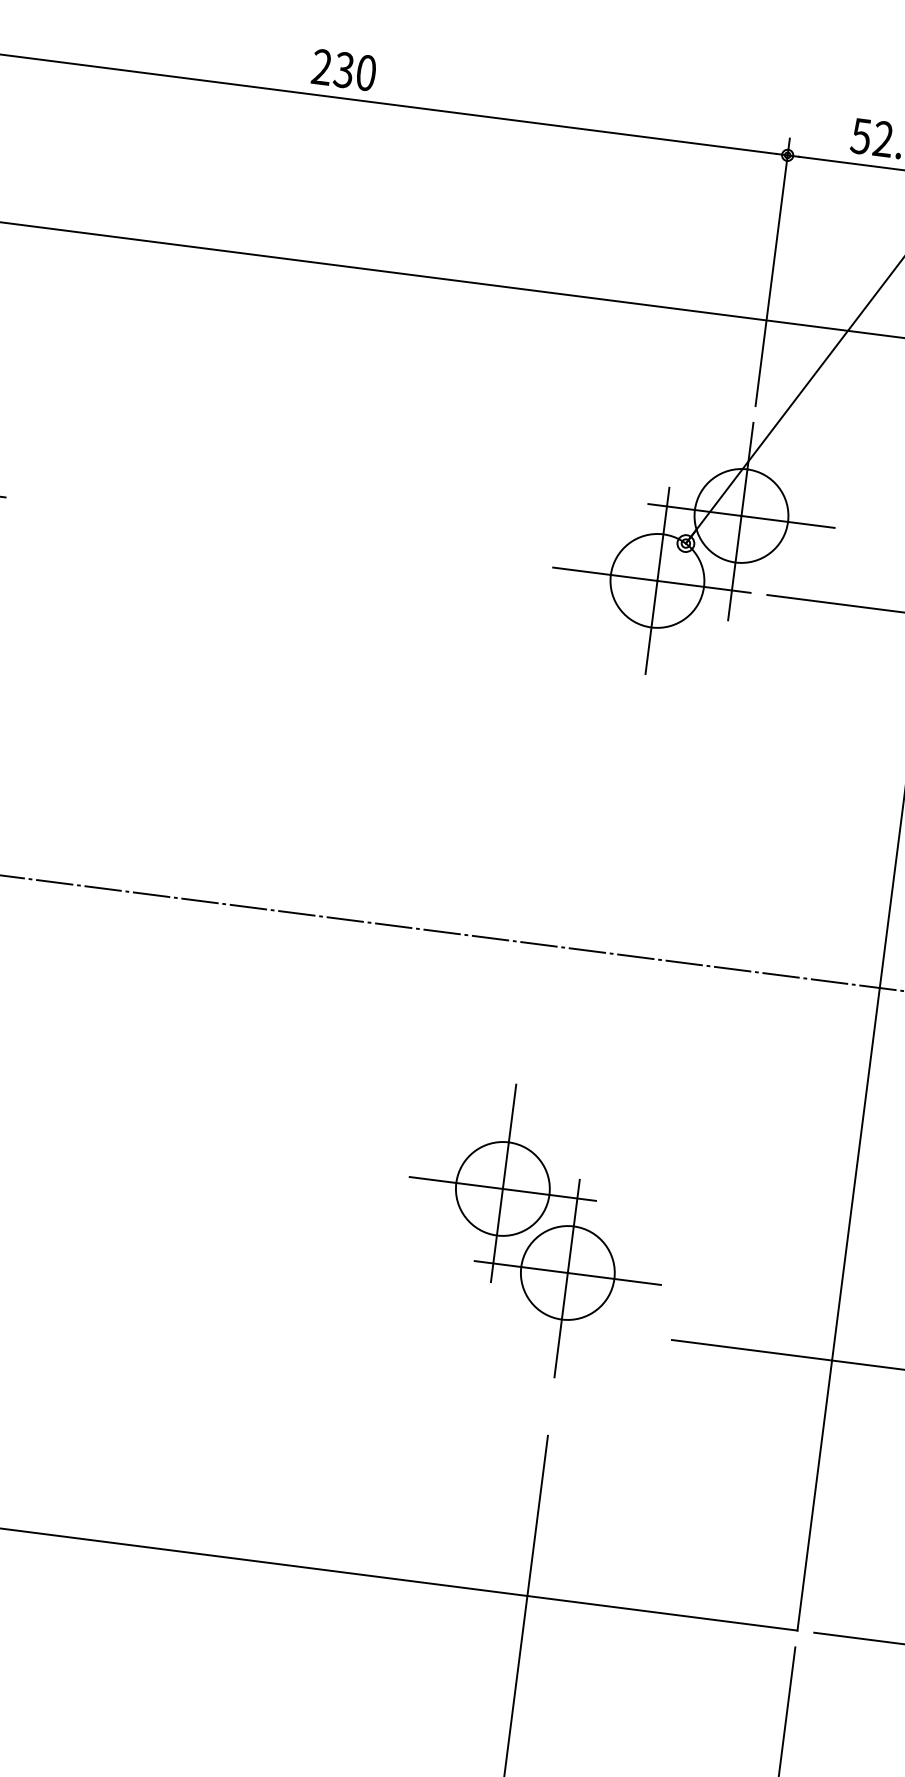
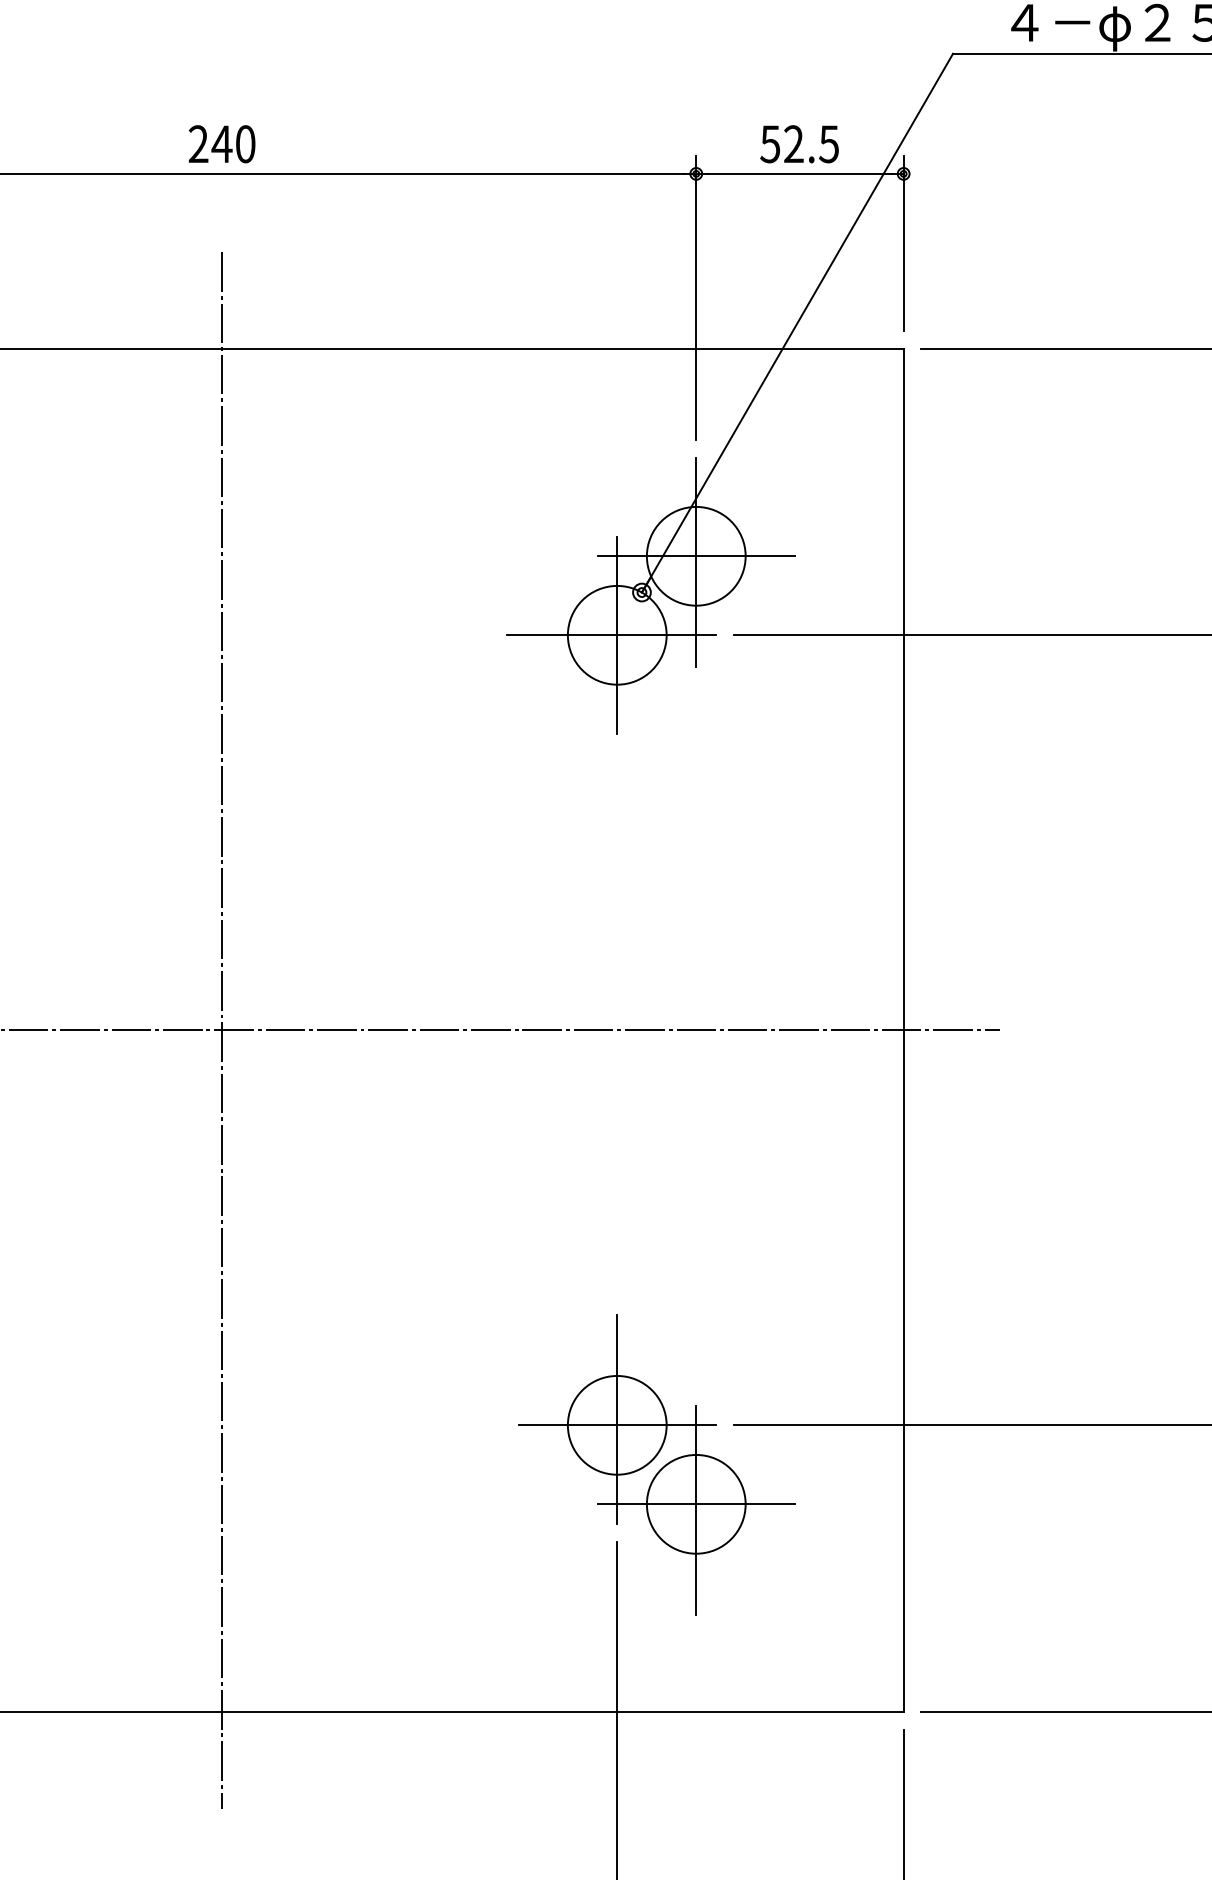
text: (343, 70) -> (221, 144), 230 -> 240
line: (237, 905) -> (222, 1030), added
part: (535, 1230) -> (656, 1464), moved

